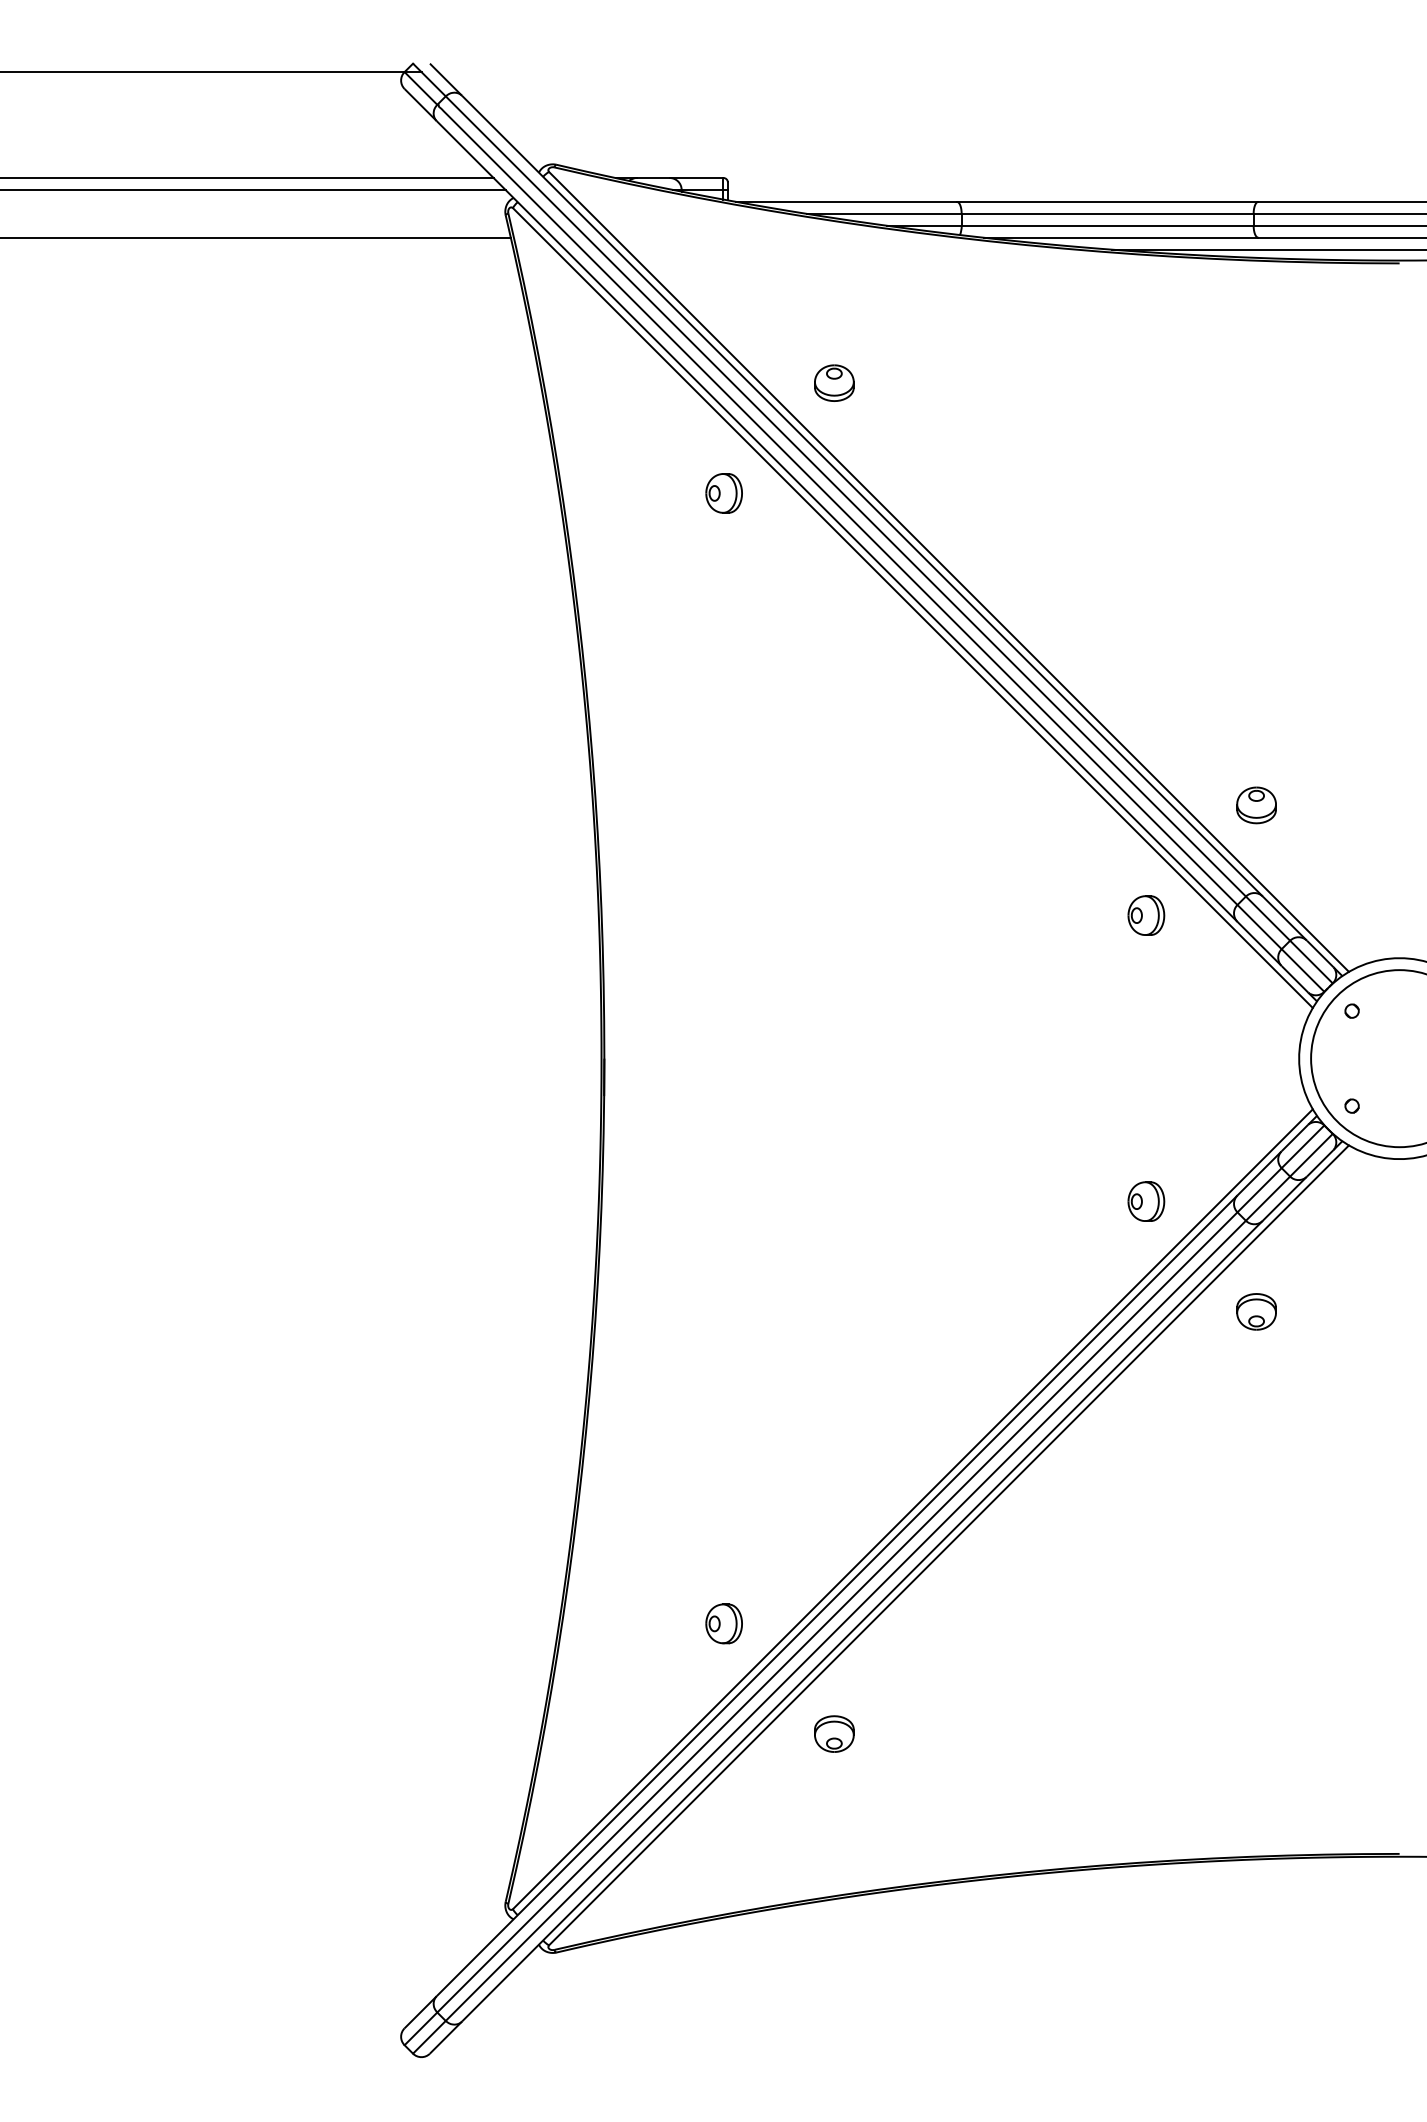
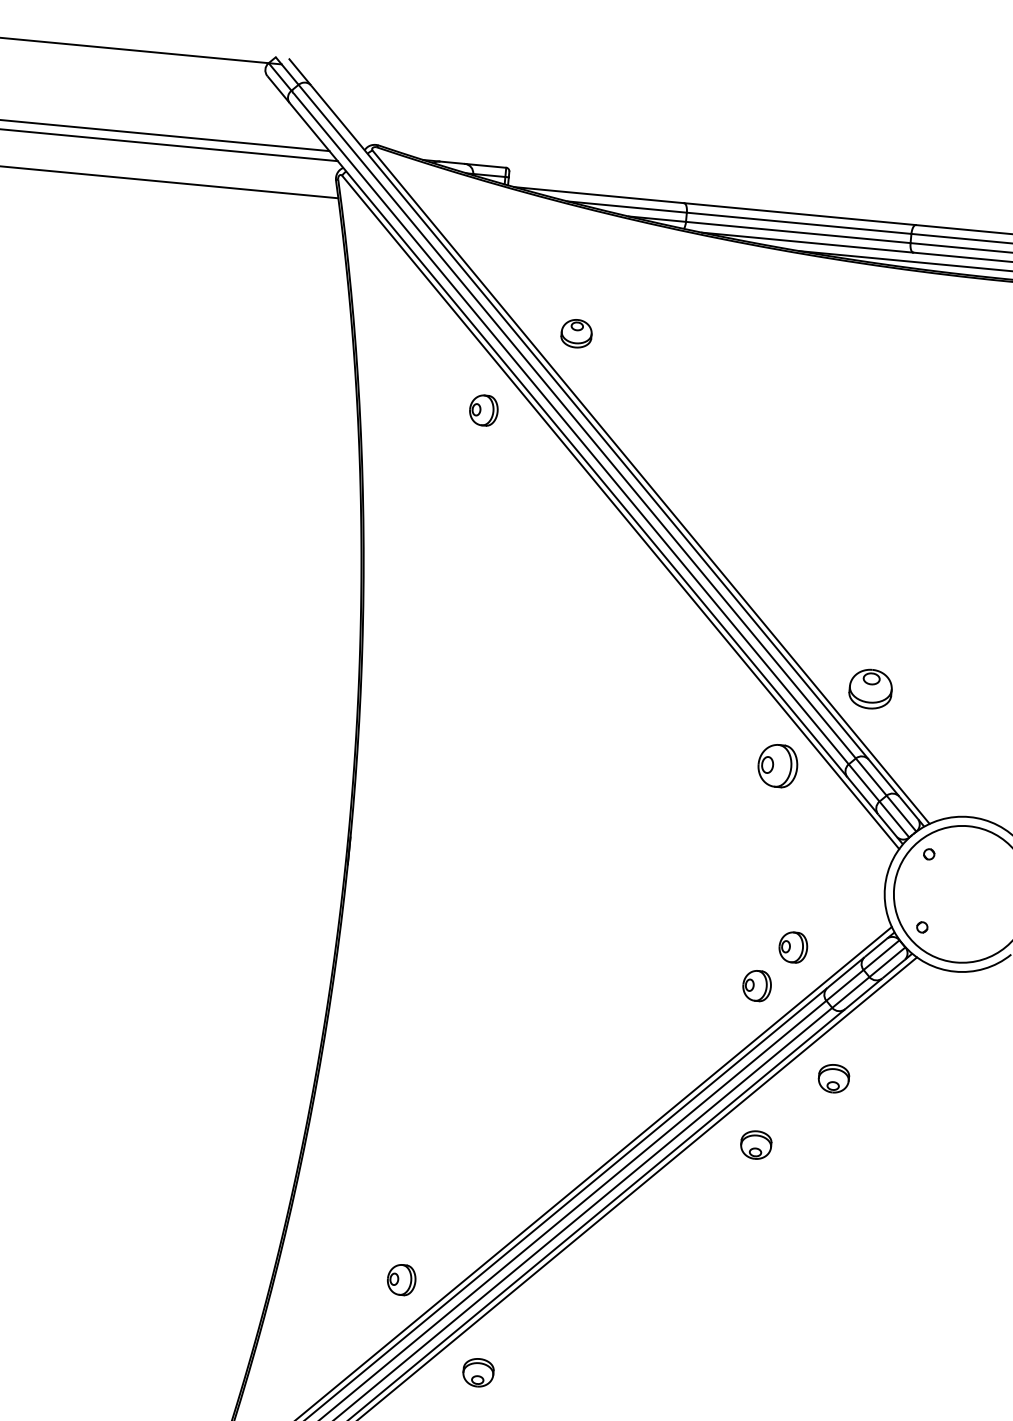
part: (1256, 805) -> (870, 689), size x1.4
part: (1146, 915) -> (778, 765), size x1.4
part: (1188, 1147) -> (793, 947), added
part: (1164, 1406) -> (756, 1144), added

